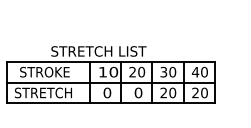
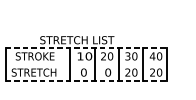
line: (110, 61) -> (86, 48), solid -> dashed
line: (110, 82) -> (86, 64), removed
line: (110, 103) -> (86, 80), solid -> dashed

